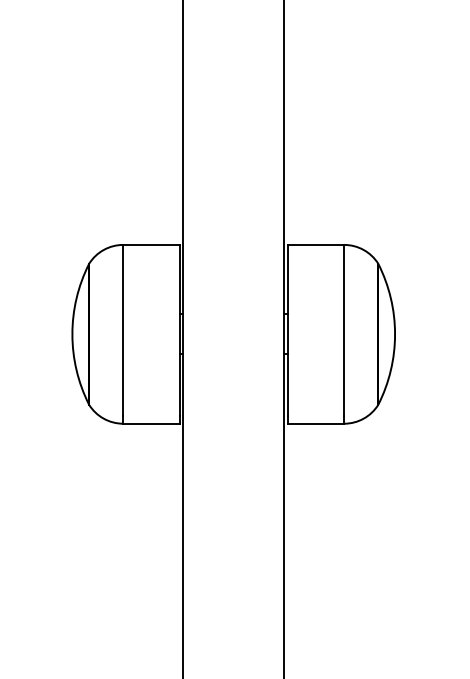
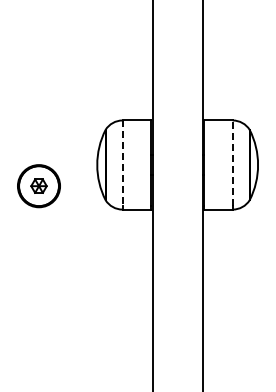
line: (123, 331) -> (122, 163), solid -> dashed
line: (343, 331) -> (232, 163), solid -> dashed

